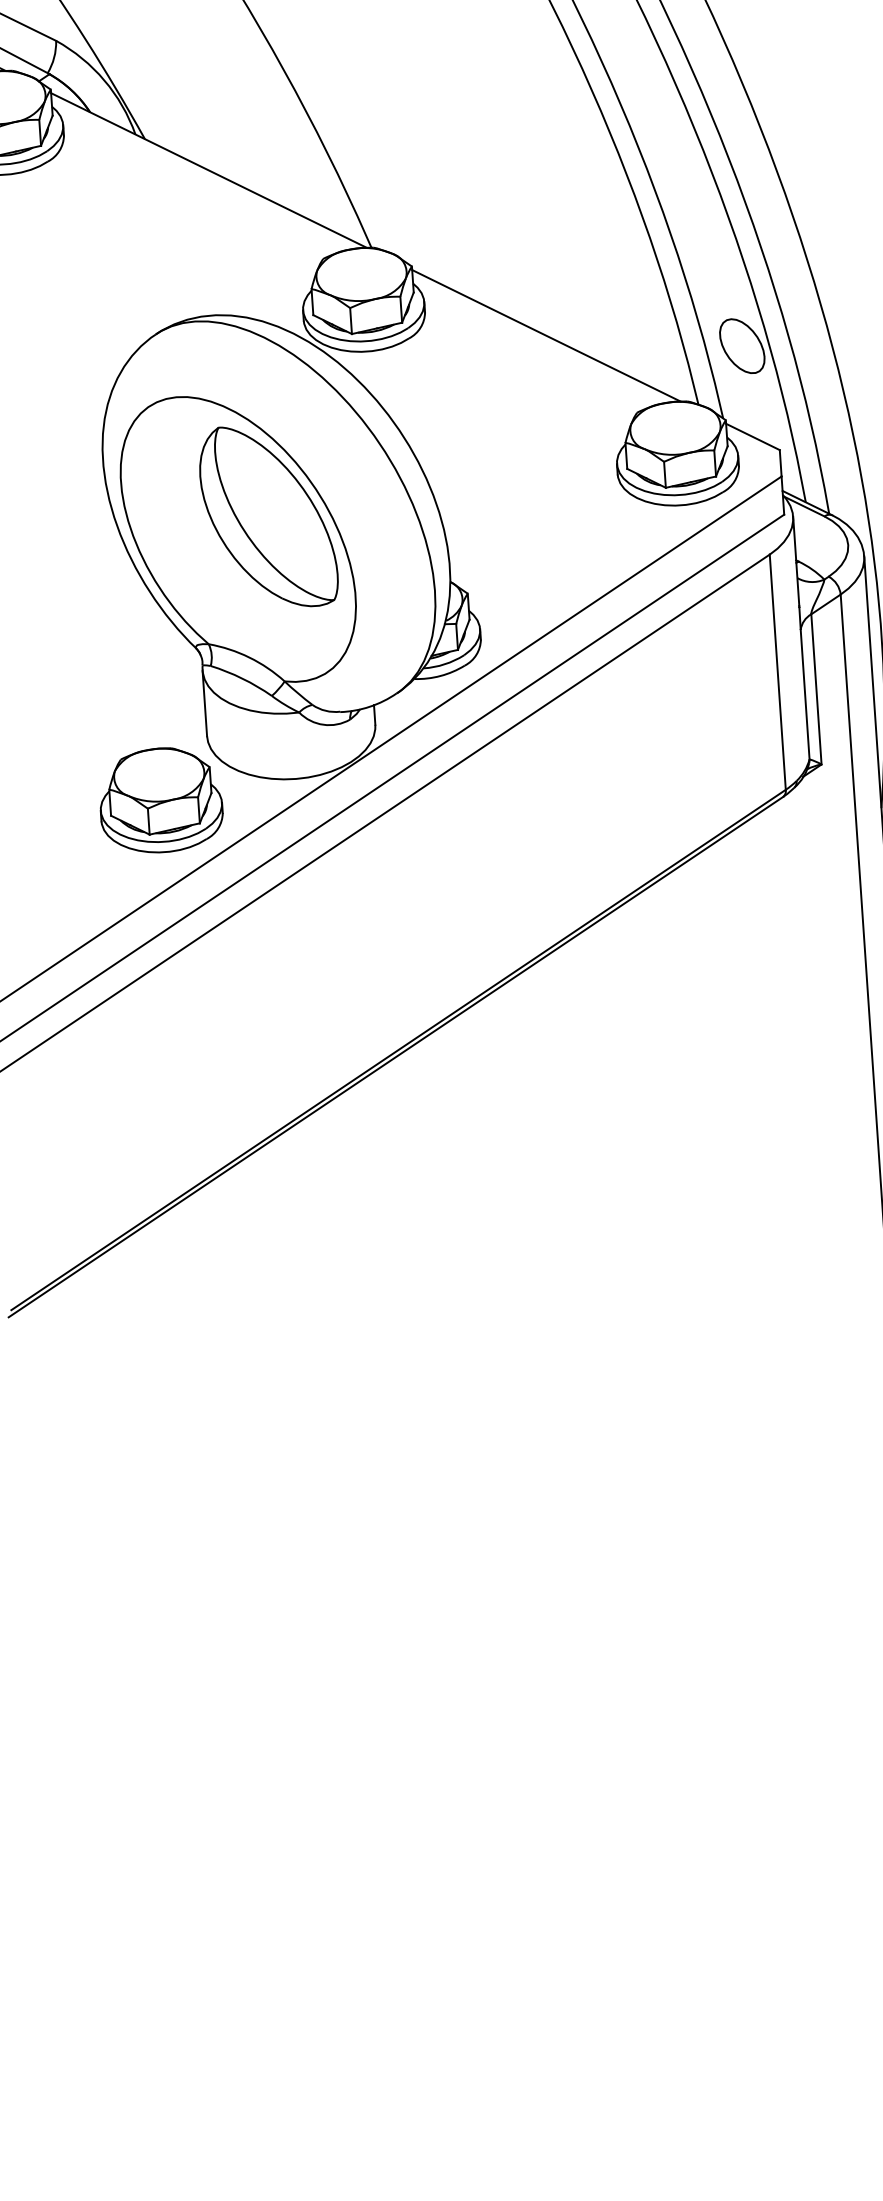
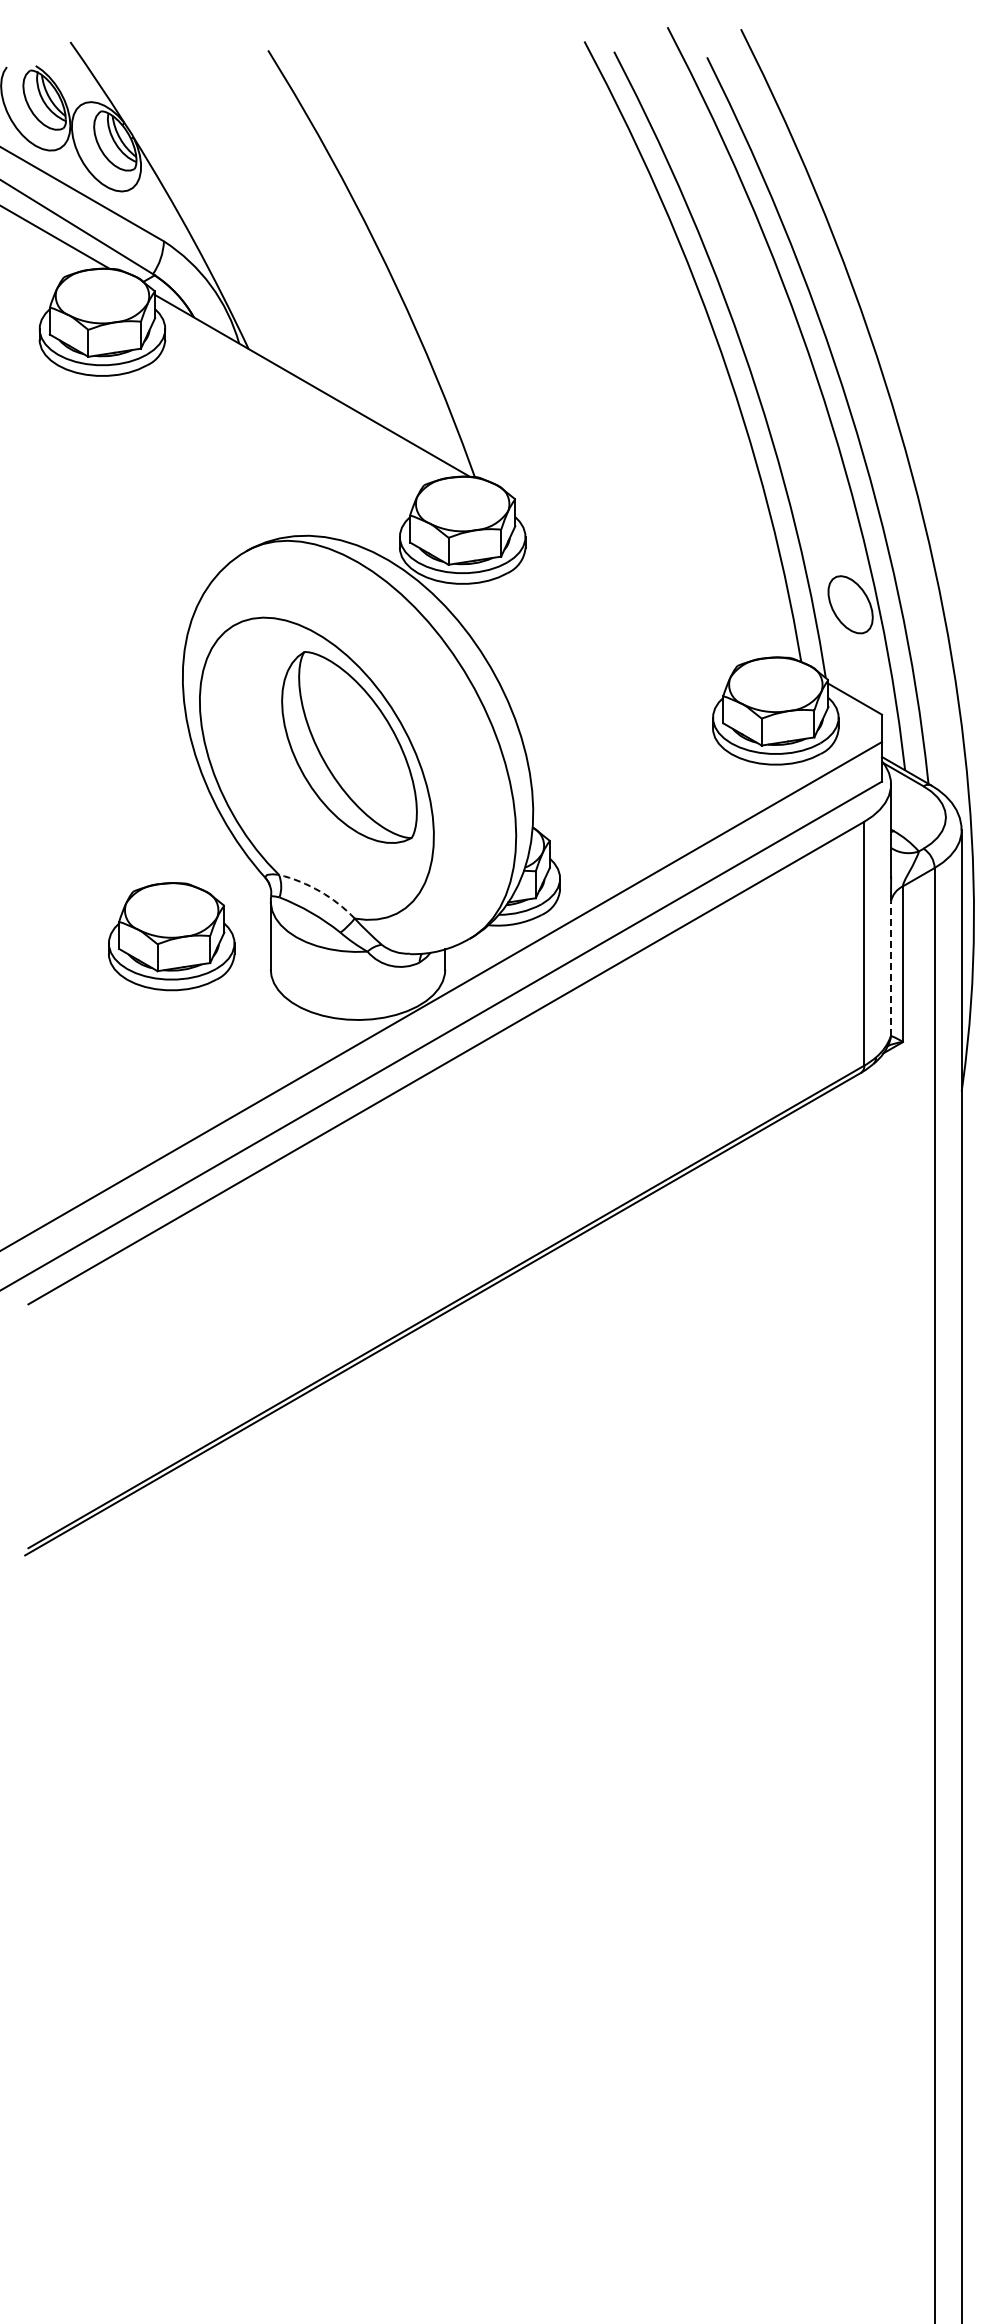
line: (546, 335) -> (649, 579), removed
arc: (248, 657) -> (319, 891), solid -> dashed
line: (804, 694) -> (890, 968), solid -> dashed
part: (160, 800) -> (171, 936), moved

